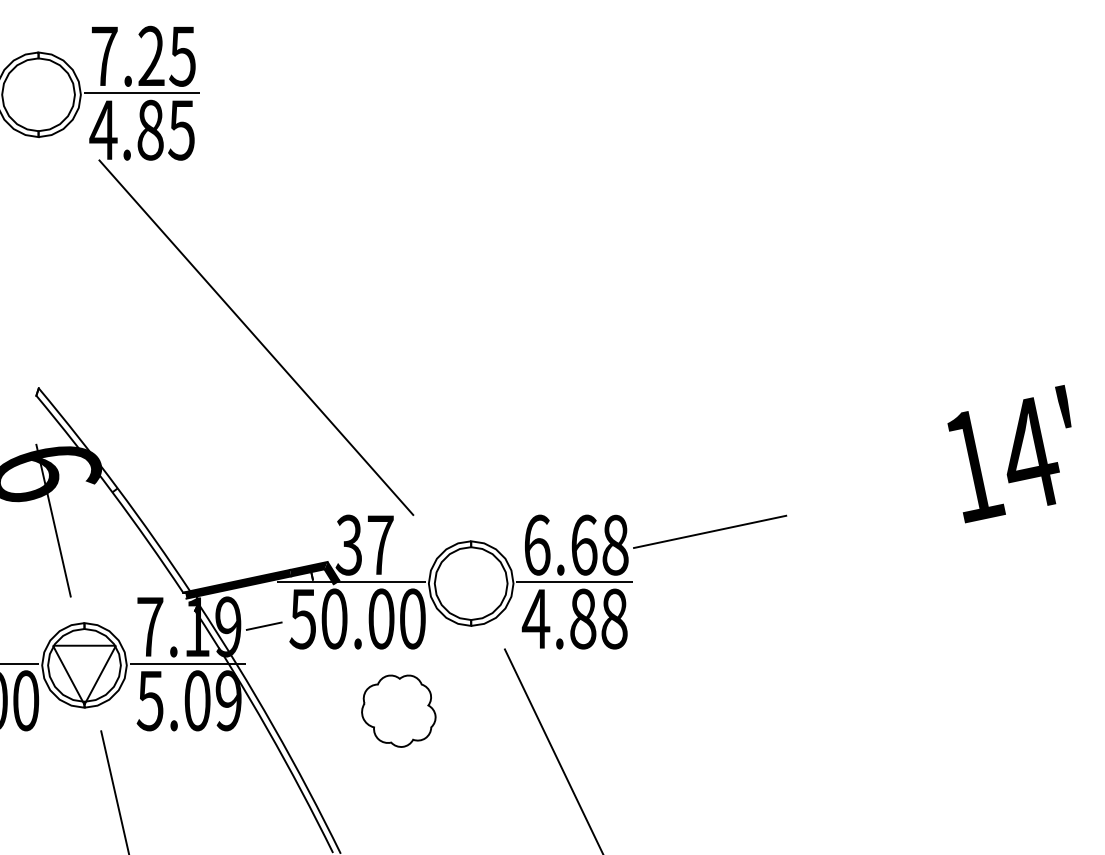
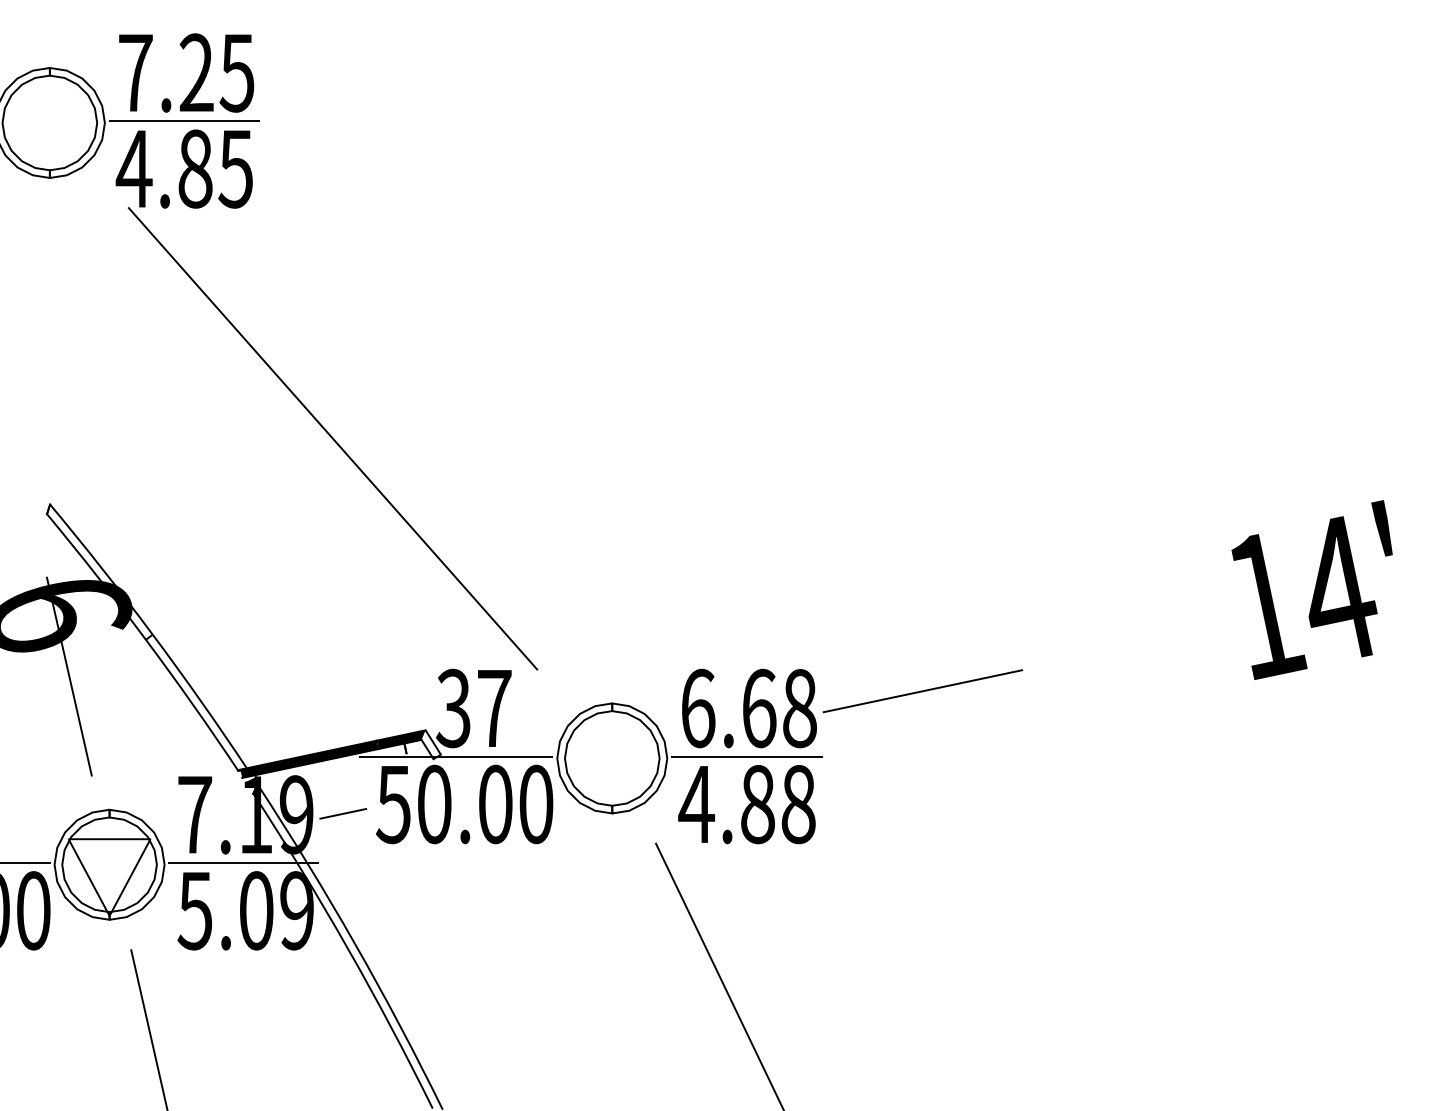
fill: (331, 572) -> (430, 744), removed
curve: (374, 726) -> (486, 944), removed

